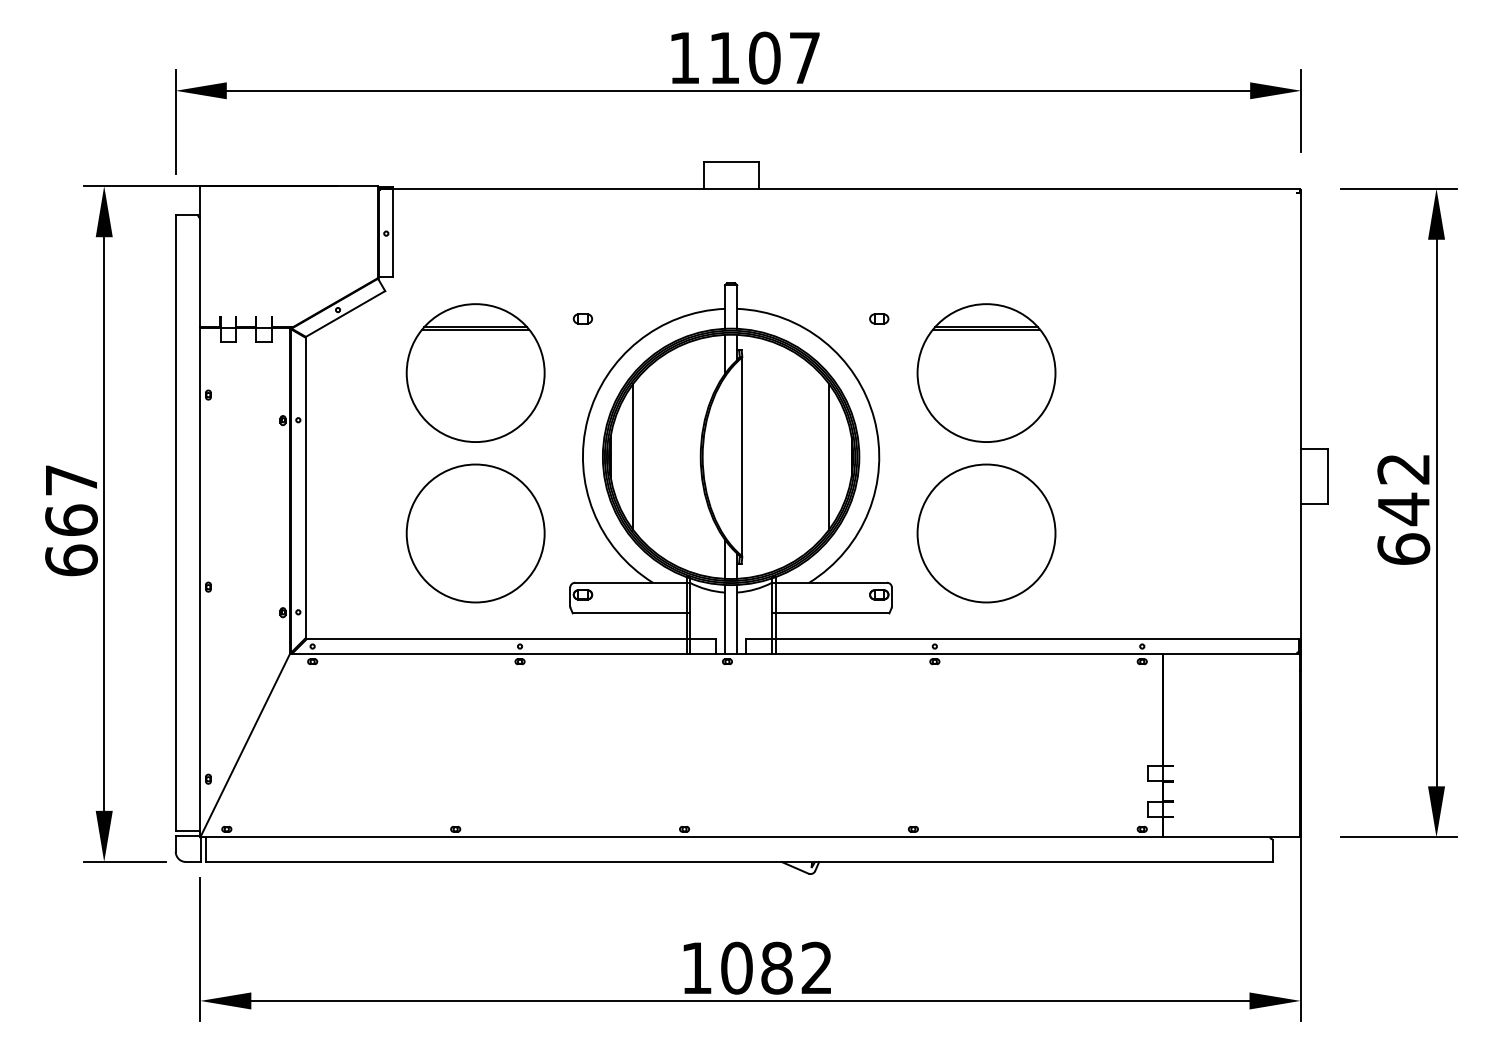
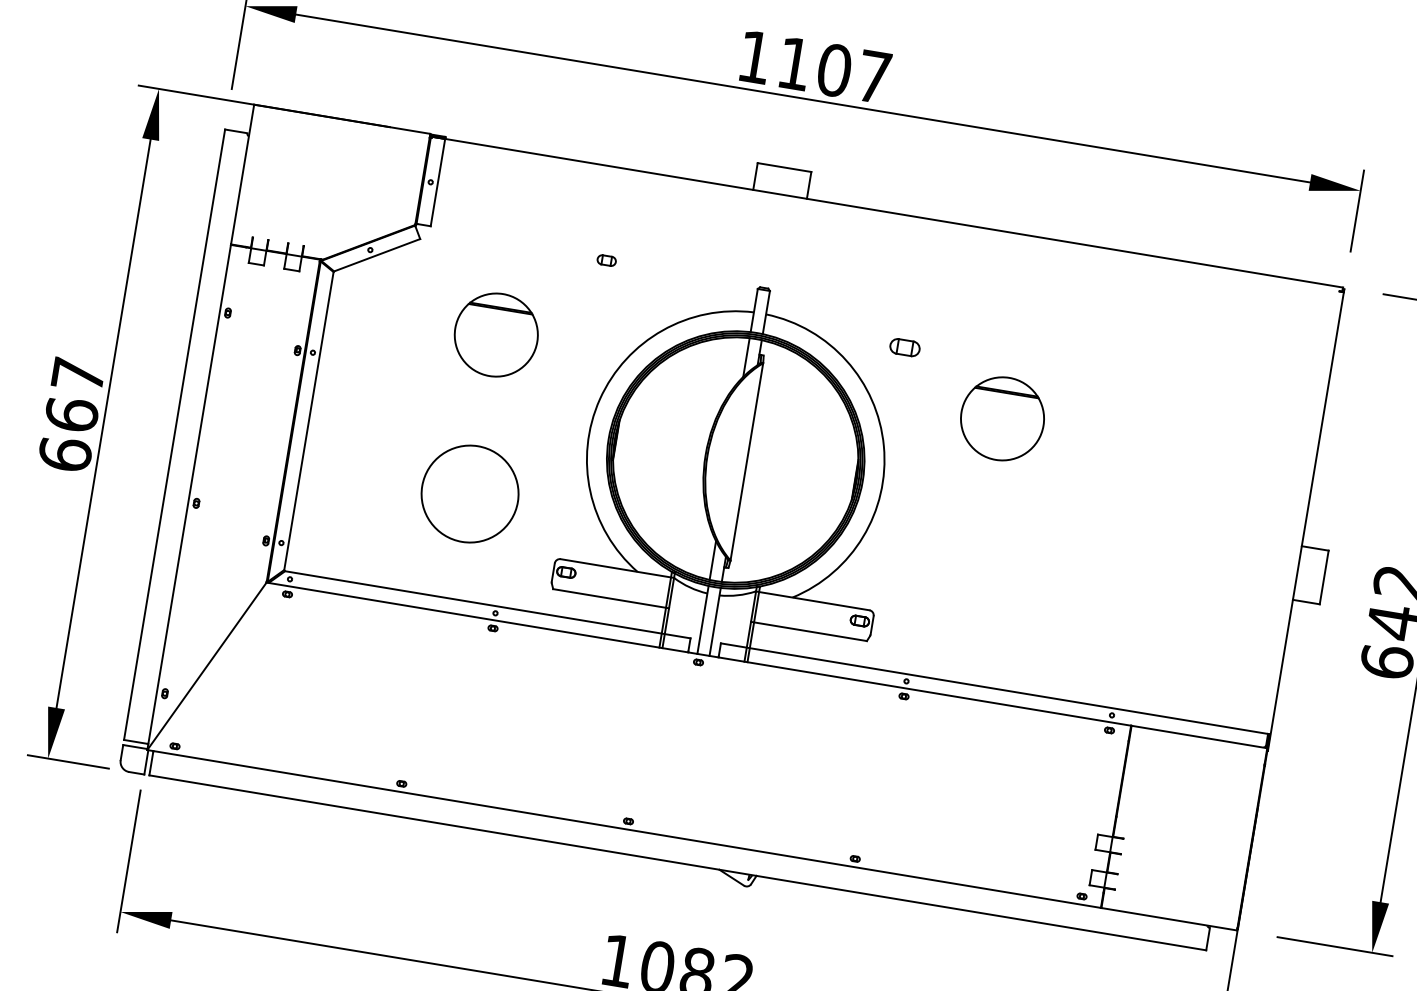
part: (582, 318) -> (606, 260), moved
part: (879, 318) -> (905, 347), size x1.6
part: (475, 372) -> (496, 334), size x0.6
part: (986, 372) -> (1002, 418), size x0.6
line: (633, 456) -> (639, 443), removed
line: (828, 456) -> (832, 475), removed
circle: (475, 533) -> (469, 494), size x0.7
circle: (986, 533) -> (976, 577), removed

